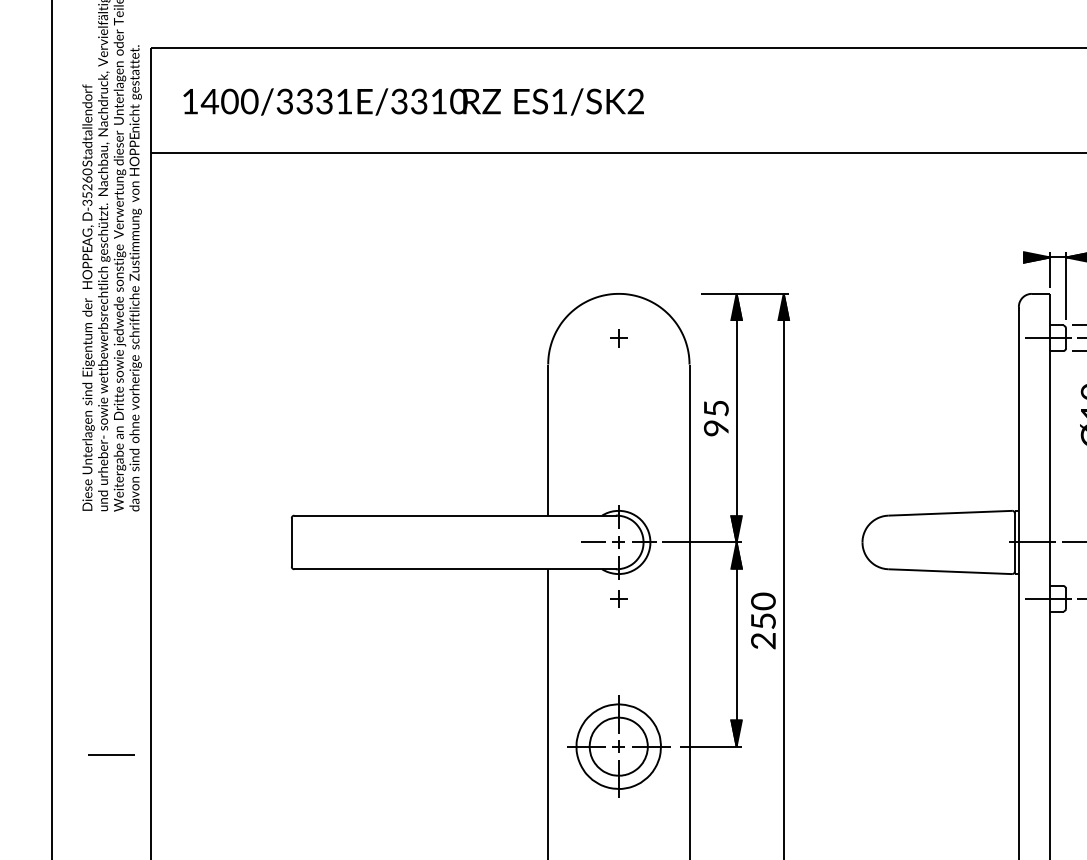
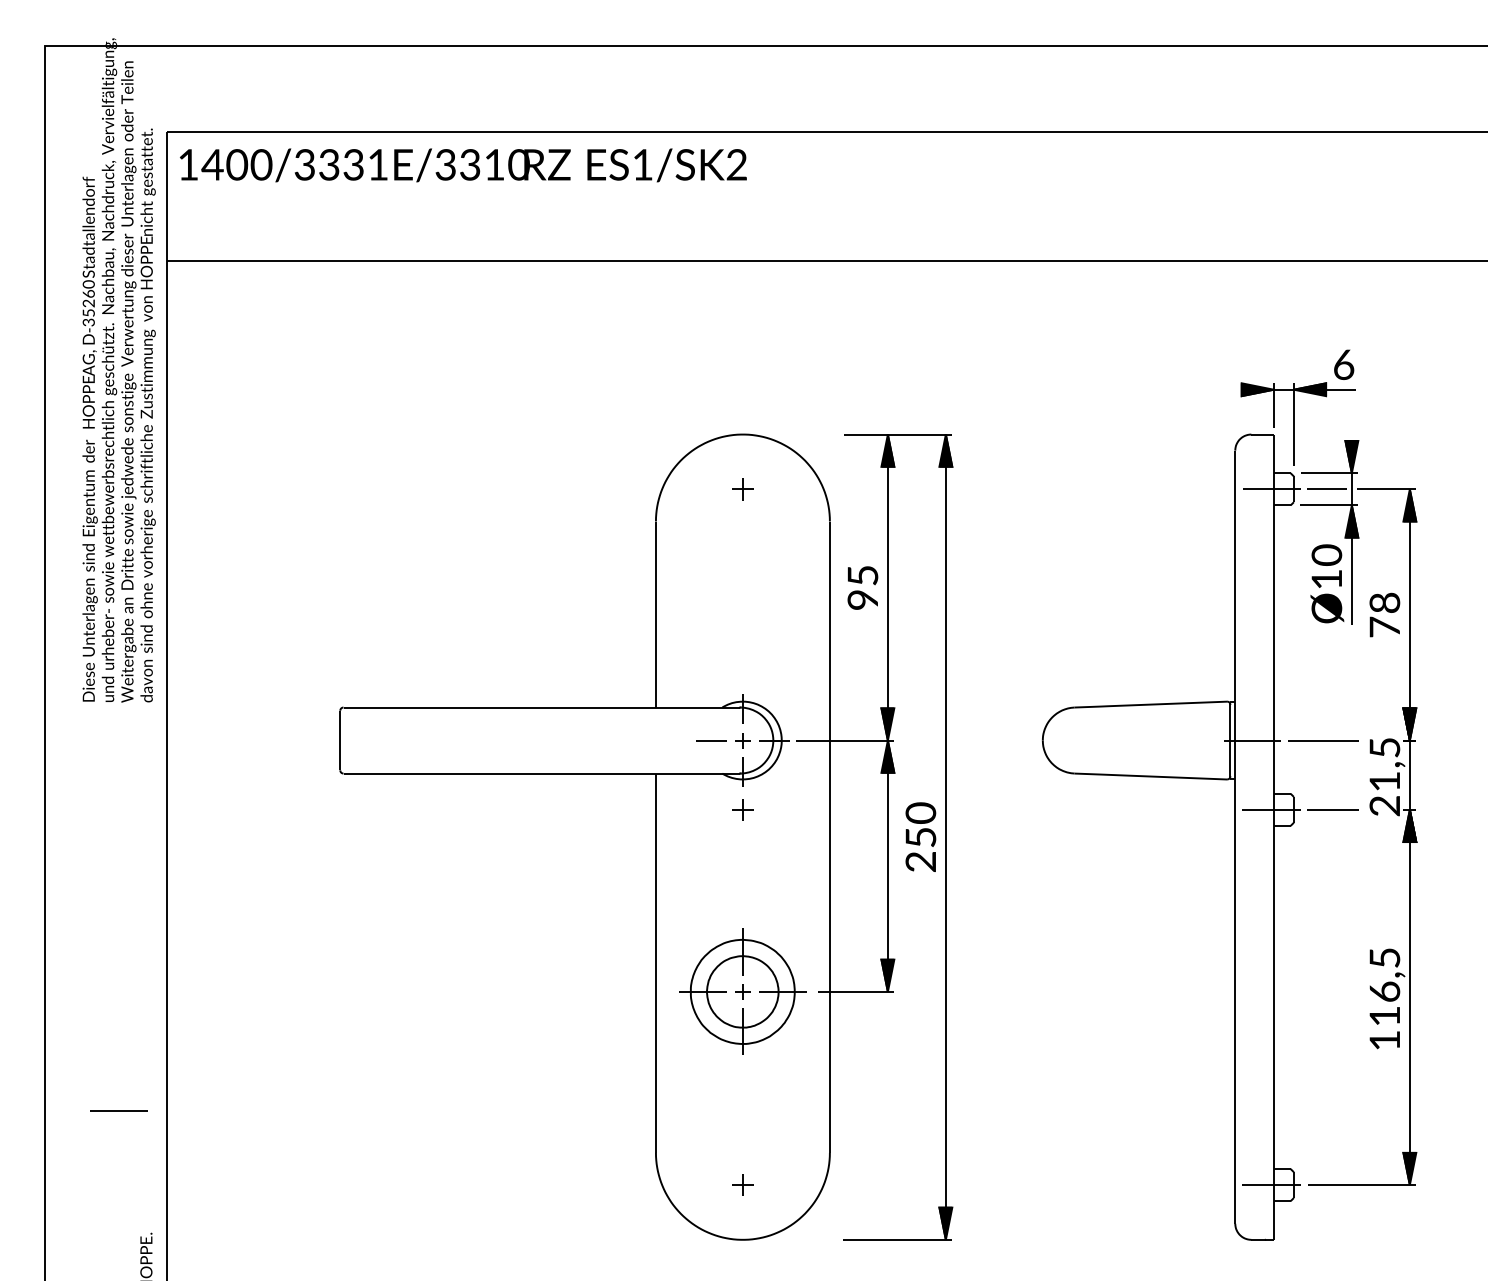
text: (413, 102) -> (463, 165), moved
line: (111, 754) -> (118, 1110), moved

